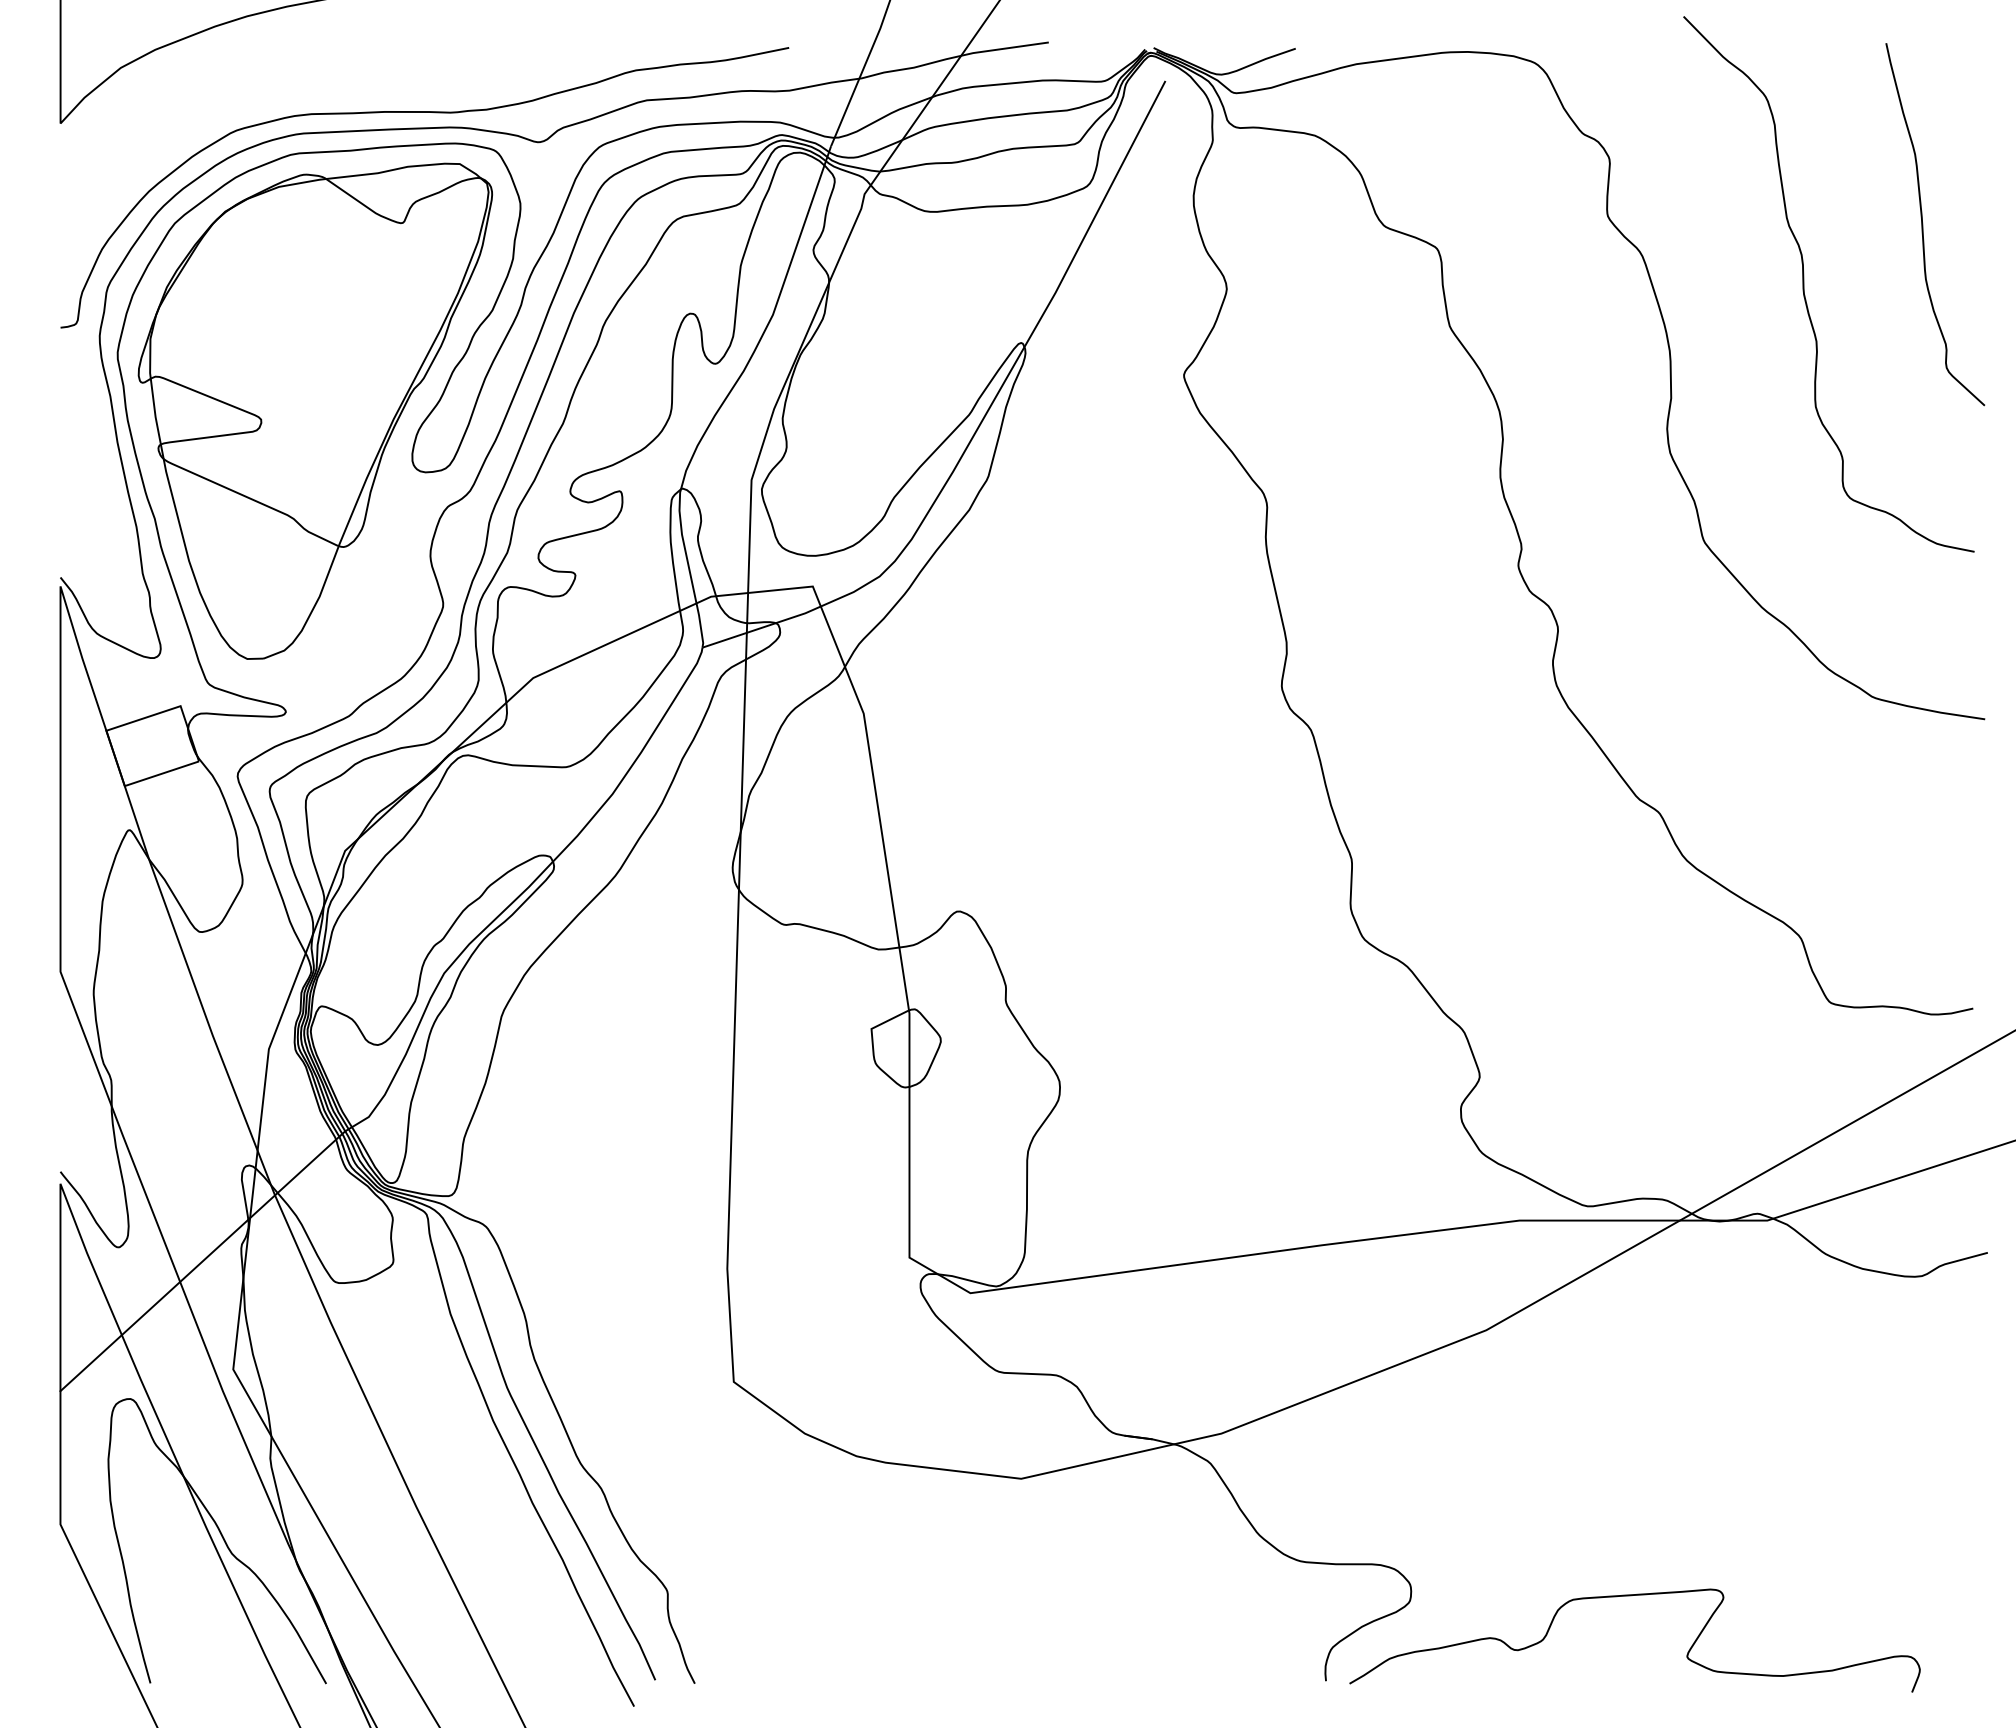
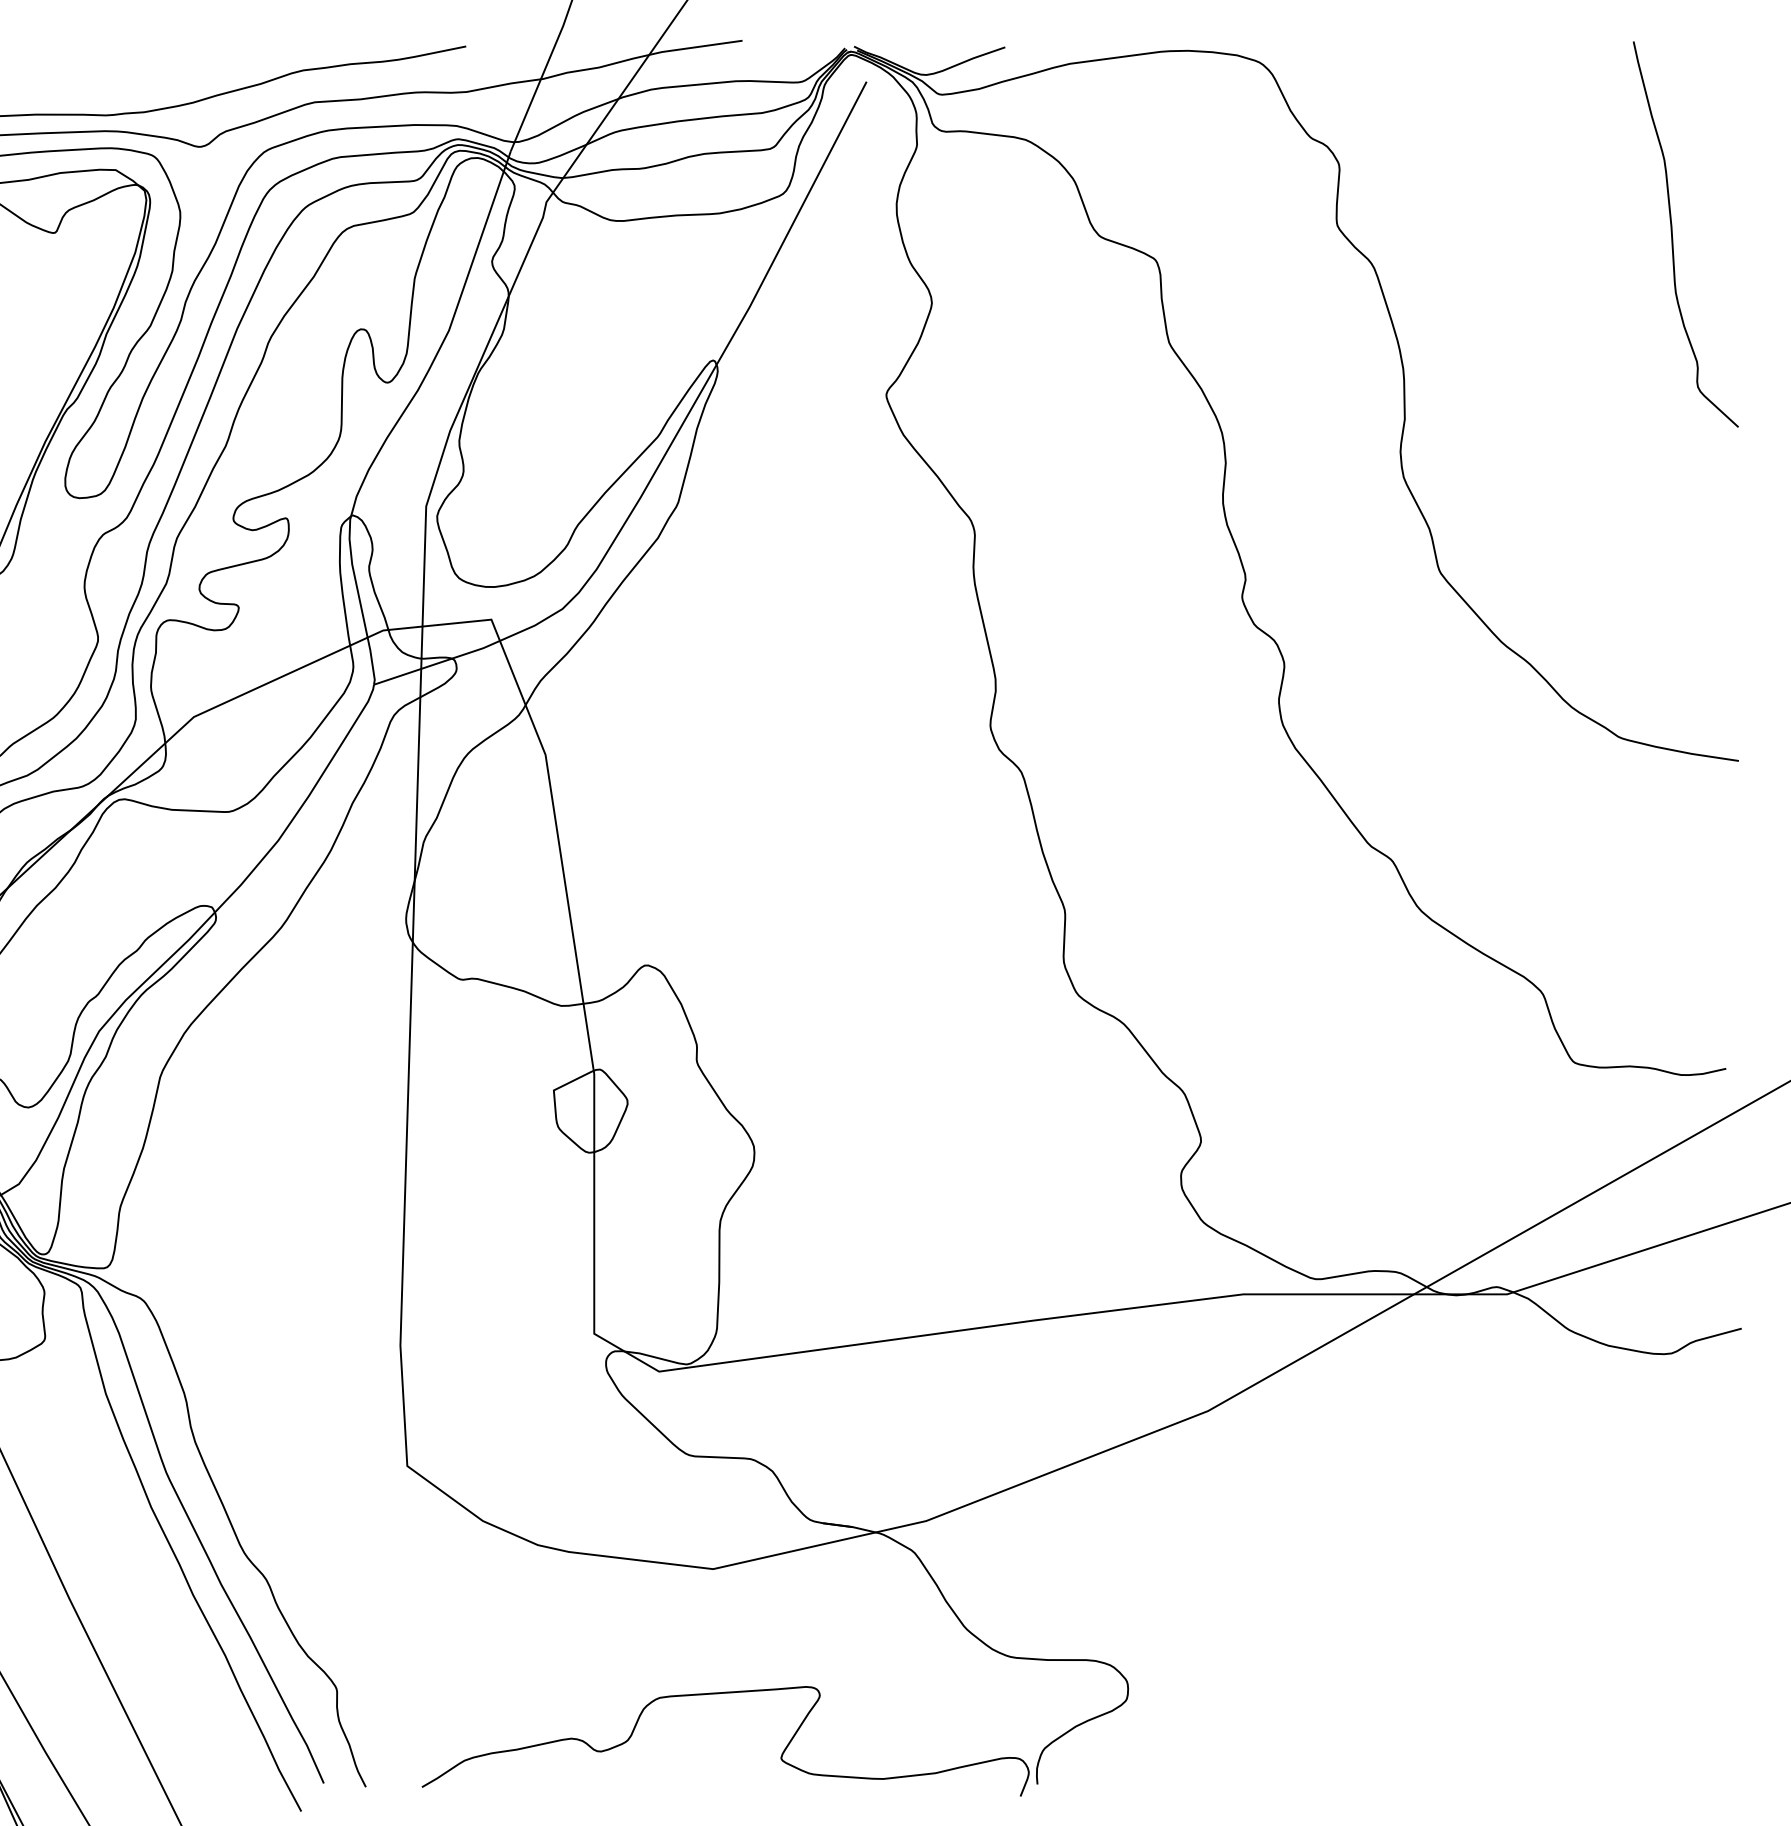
curve: (1804, 284) -> (1546, 298), removed
curve: (1631, 1596) -> (721, 1694), moved

